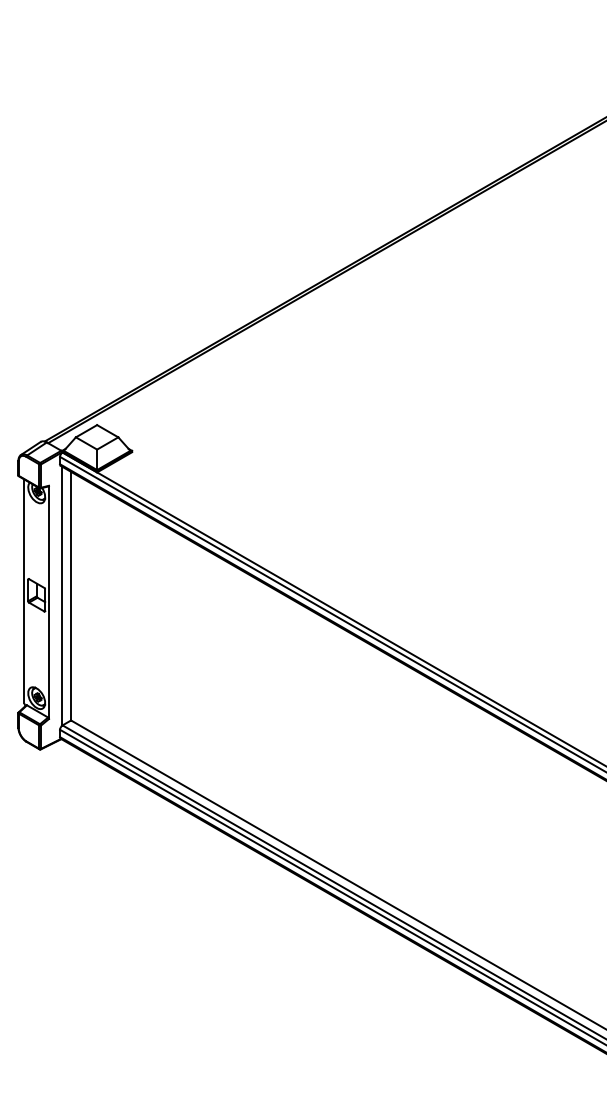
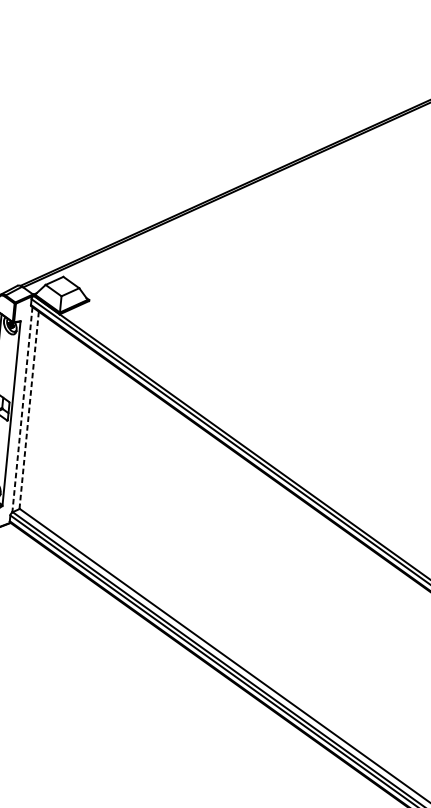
line: (62, 596) -> (22, 410), solid -> dashed
line: (70, 596) -> (29, 410), solid -> dashed

